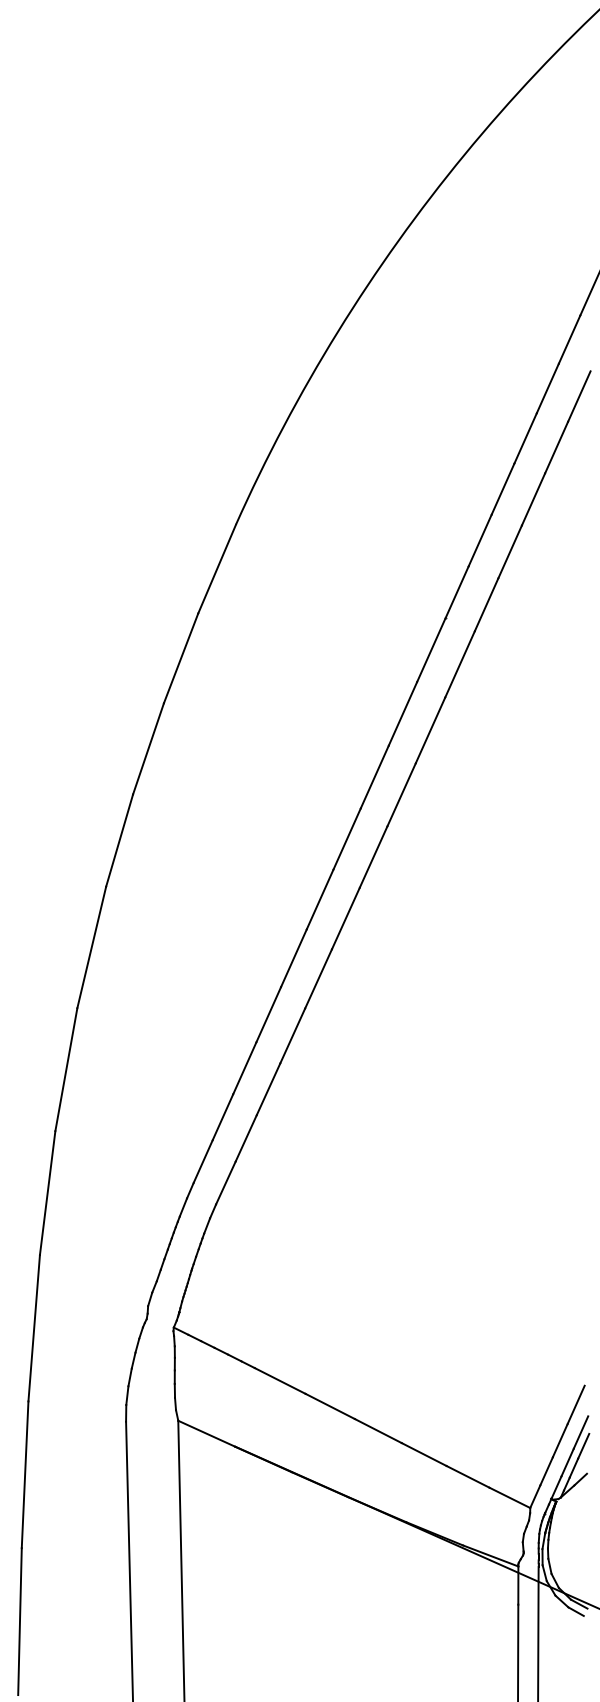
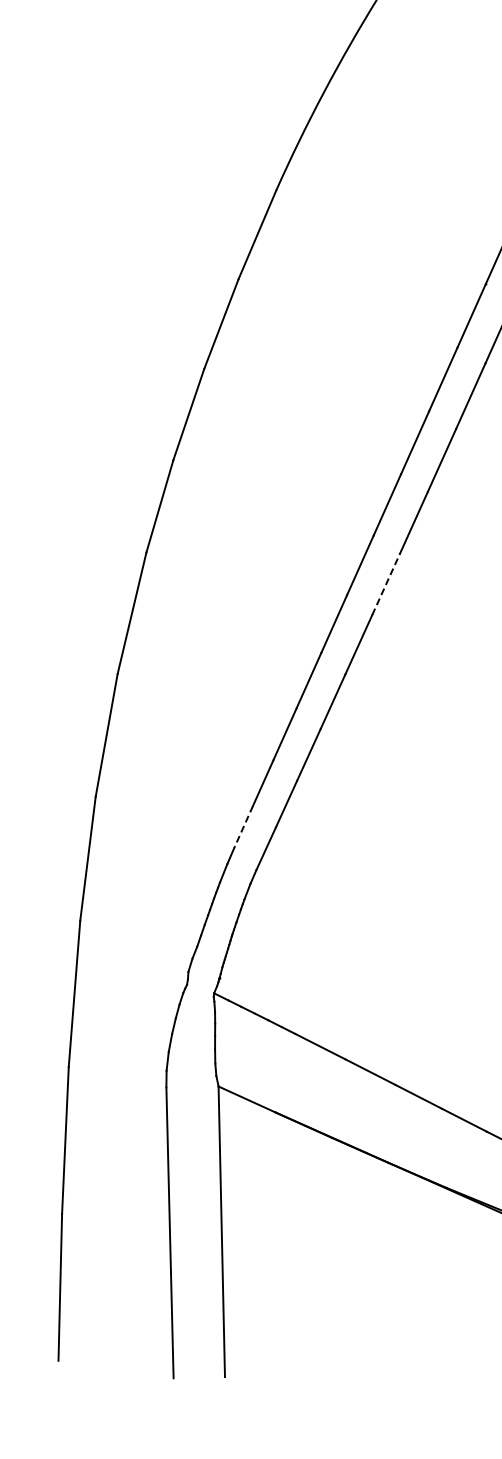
line: (345, 918) -> (385, 584), solid -> dashed
line: (203, 1162) -> (243, 828), solid -> dashed

